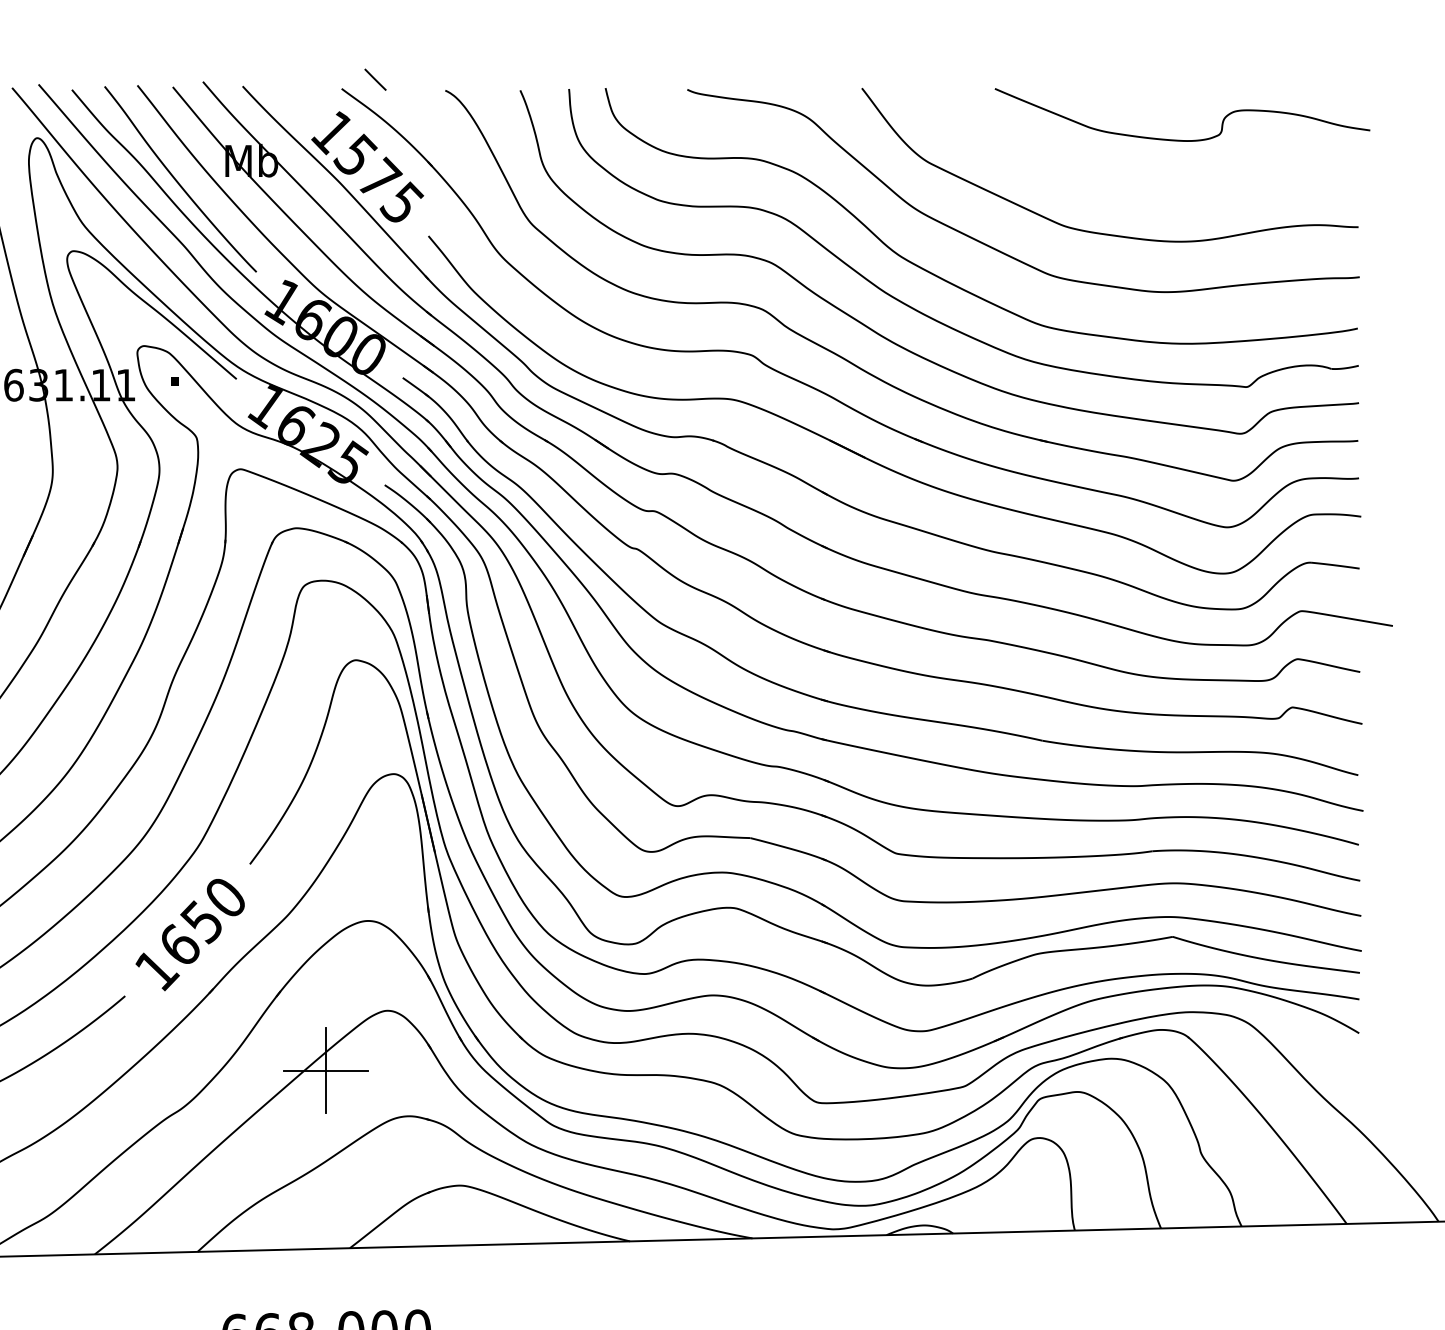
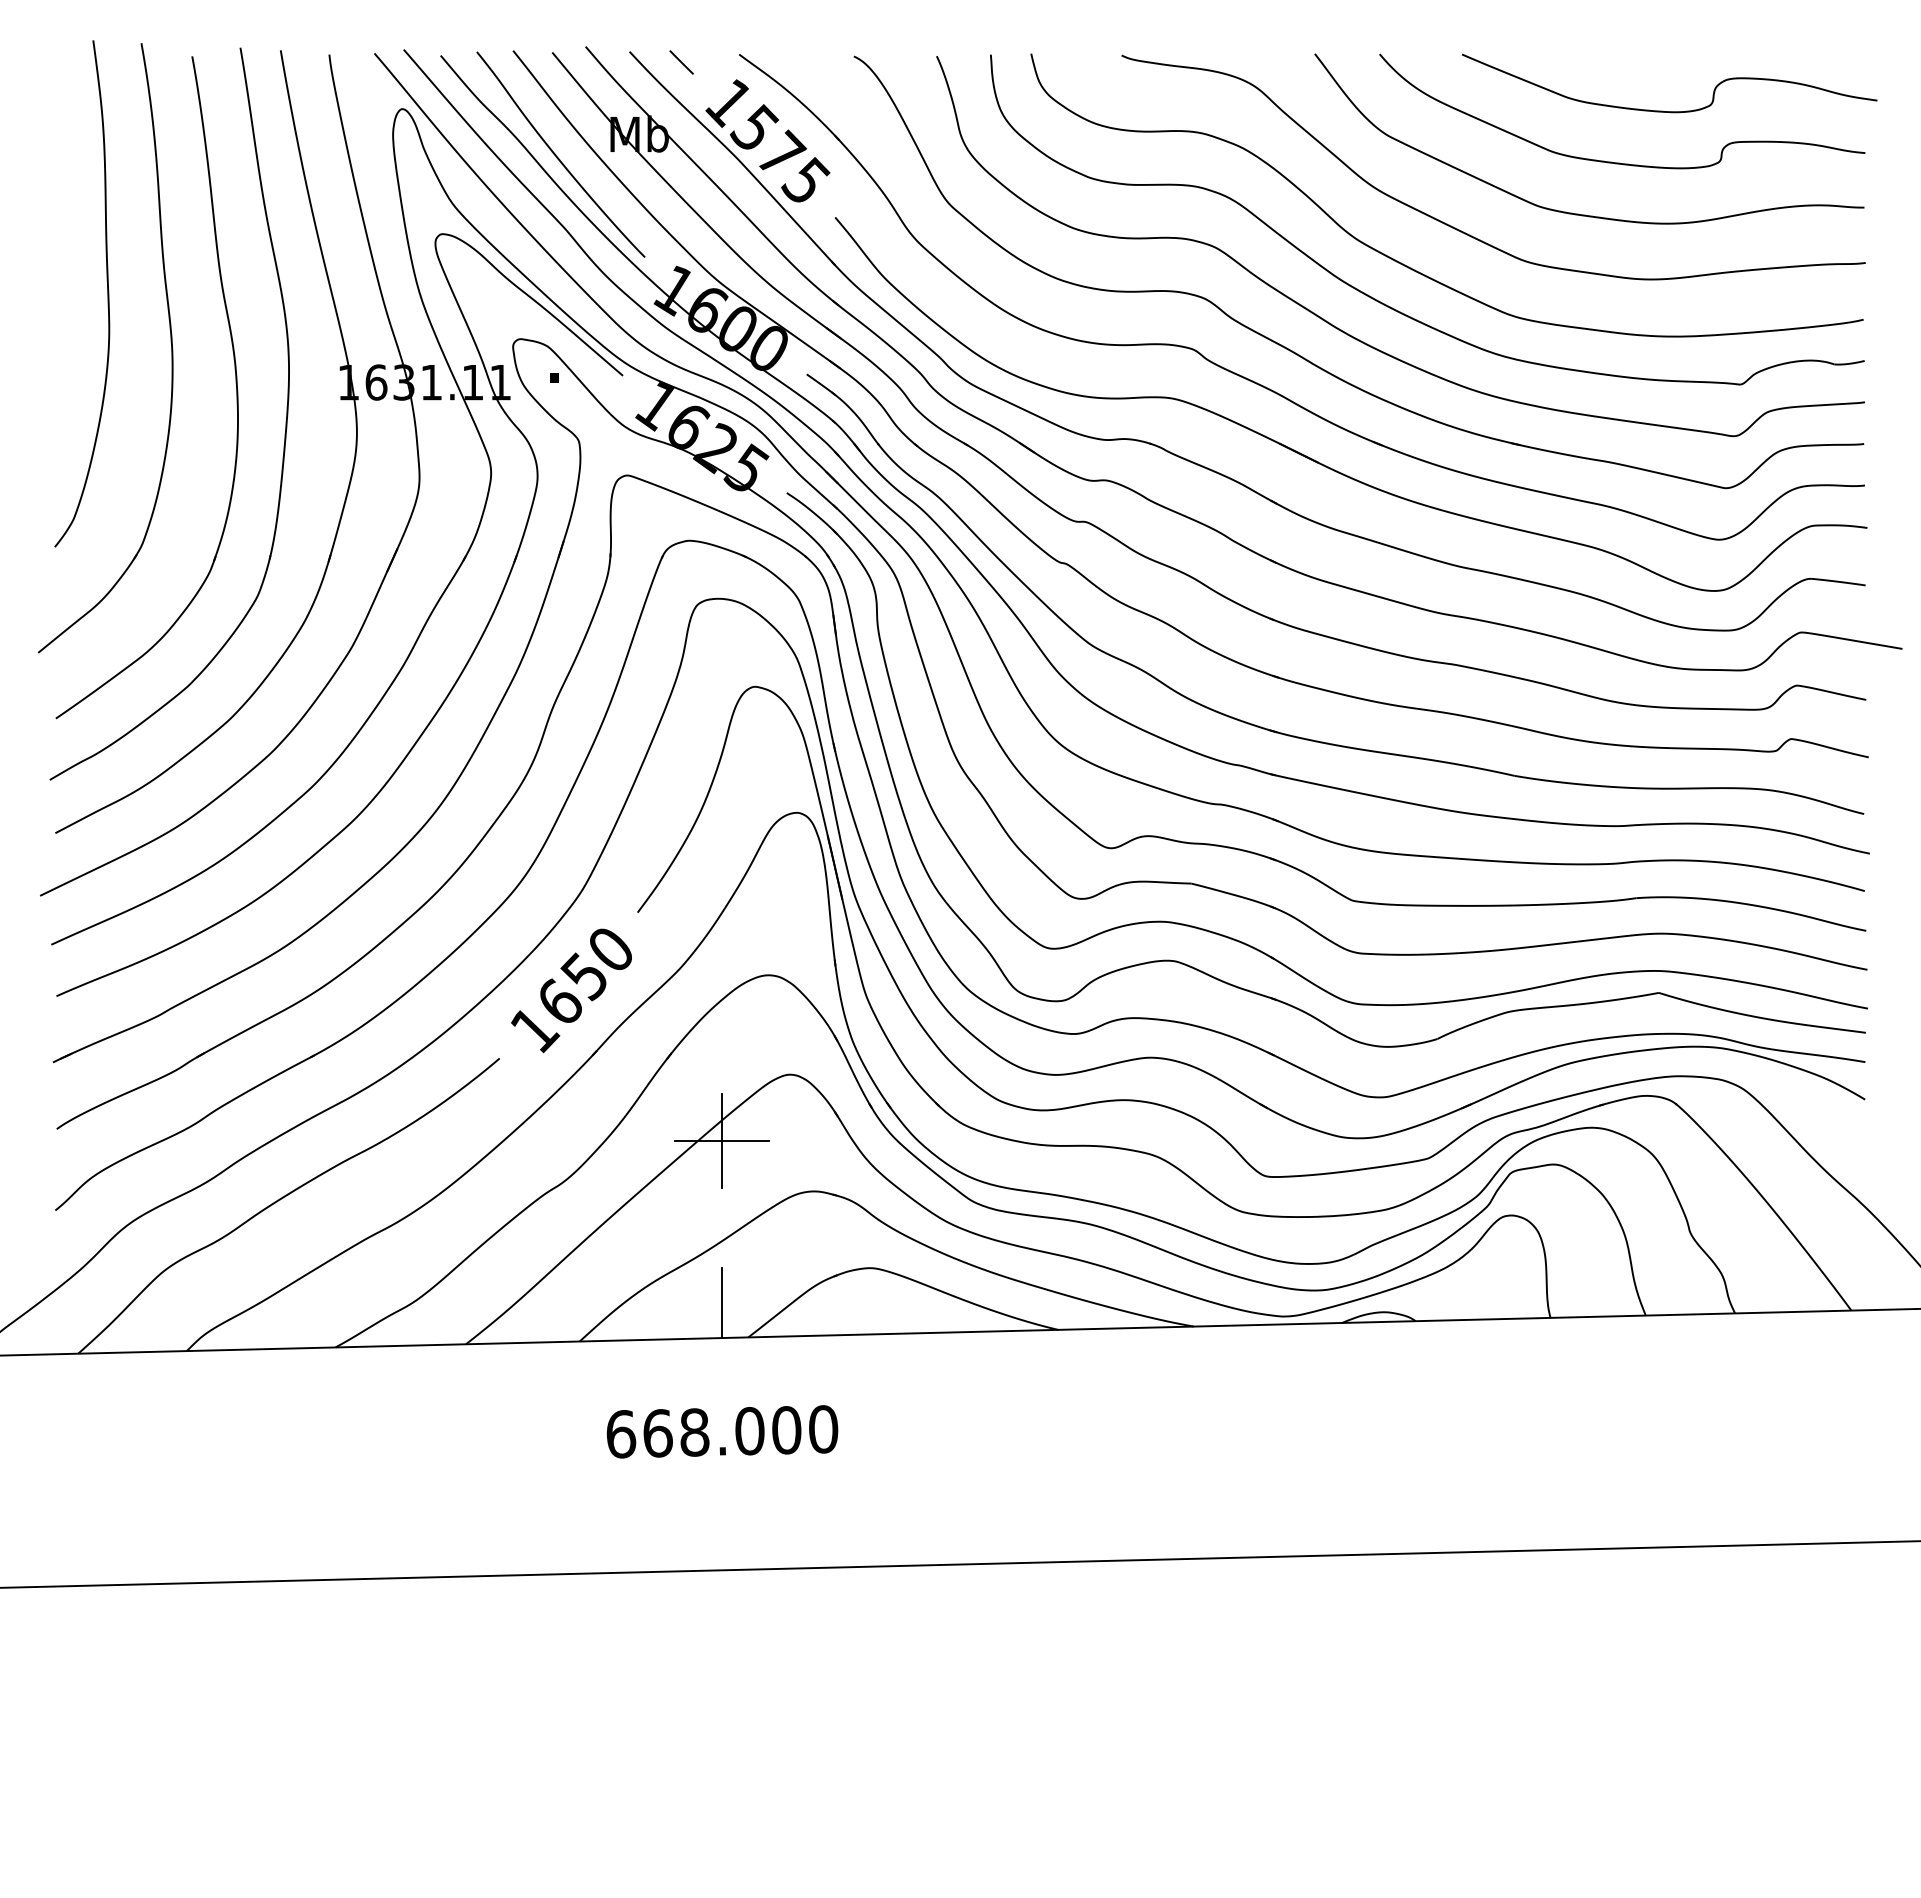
line: (375, 79) -> (681, 62), moved
curve: (1138, 186) -> (1620, 162), added
line: (325, 1216) -> (721, 1302), added

